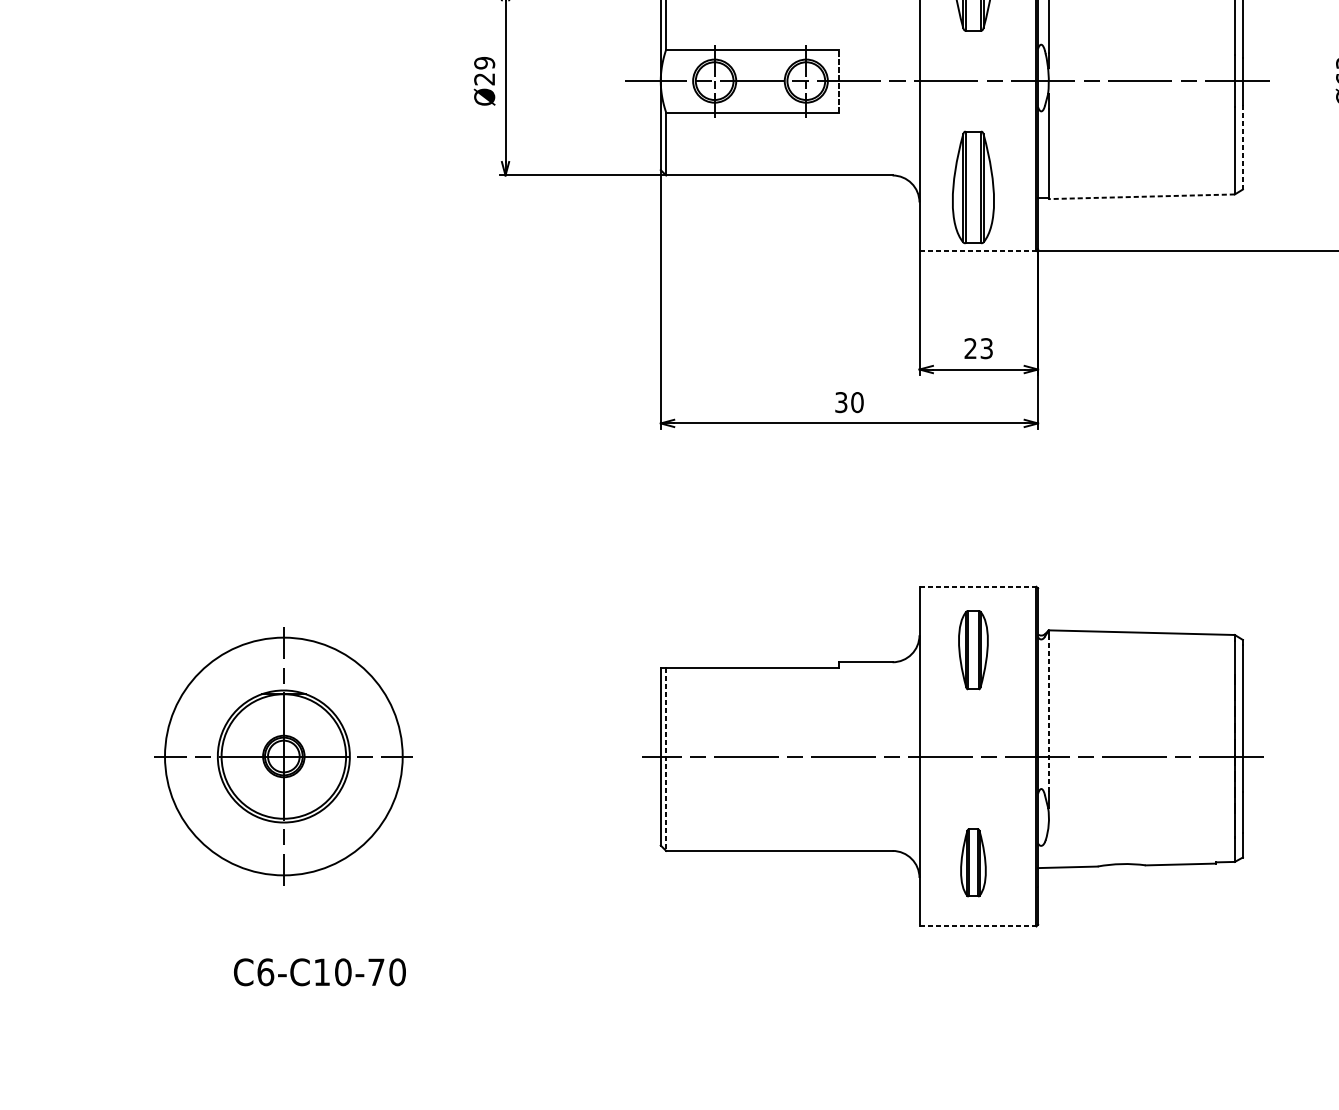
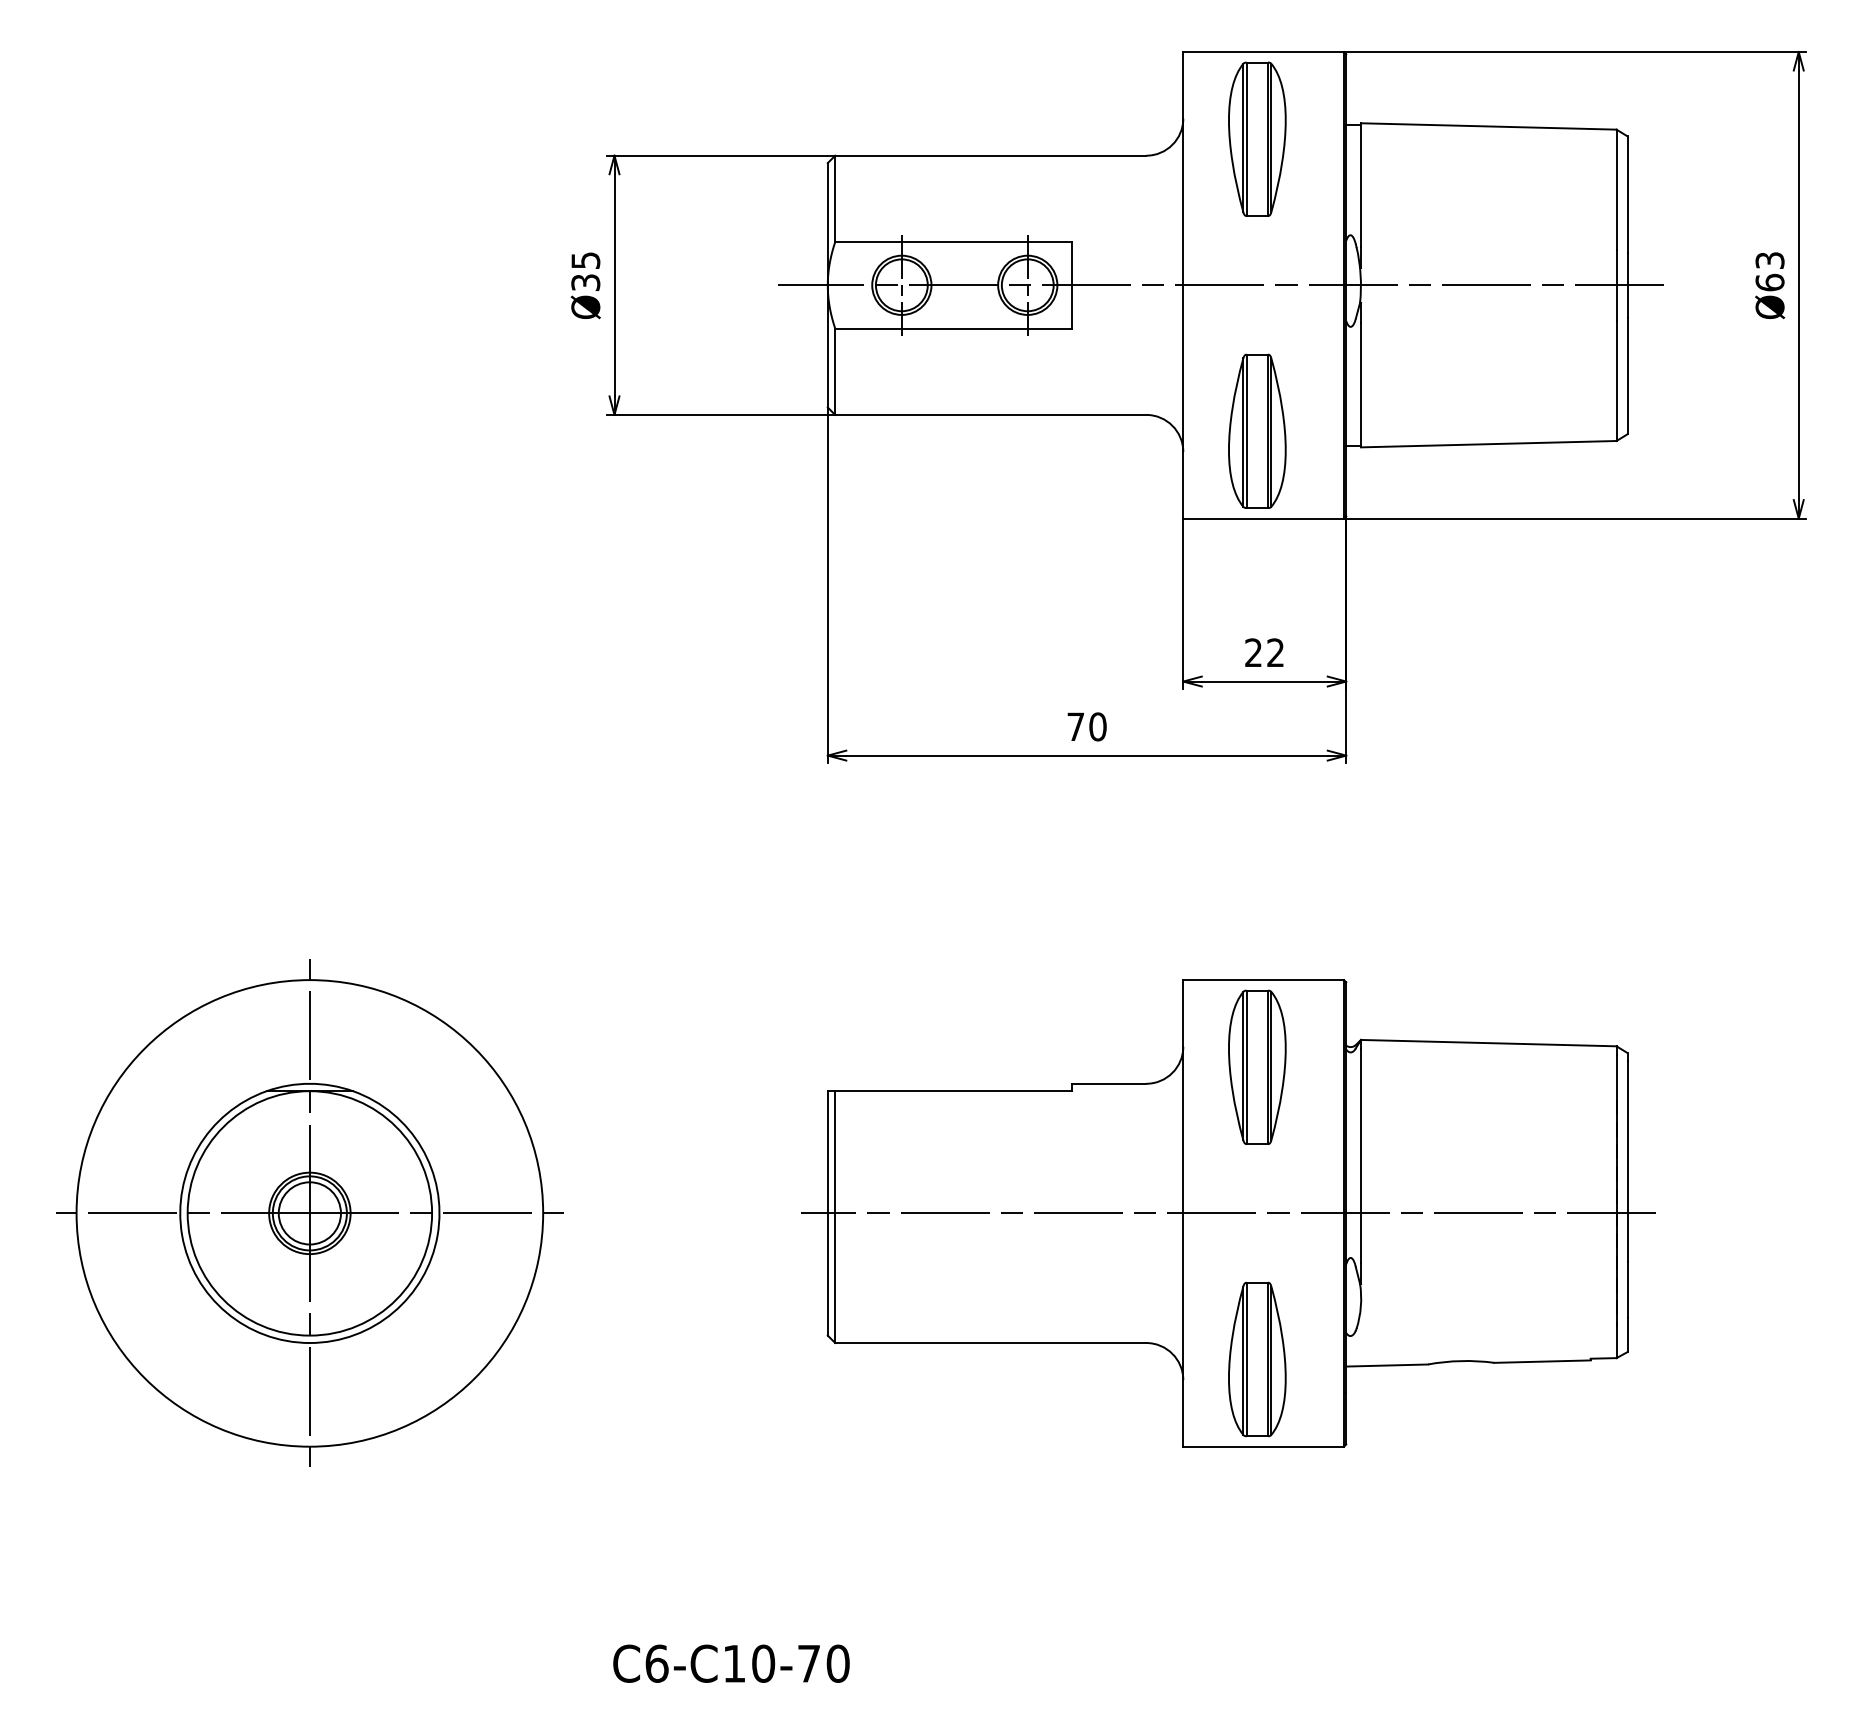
text: (484, 71) -> (585, 271), Ø29 -> Ø35
line: (838, 80) -> (1072, 284), dashed -> solid
line: (1242, 147) -> (1627, 376), dashed -> solid
line: (1141, 197) -> (1488, 444), dashed -> solid
line: (978, 250) -> (1264, 518), dashed -> solid
text: (986, 348) -> (1275, 652), 23 -> 22
text: (841, 402) -> (1075, 726), 30 -> 70
line: (978, 587) -> (1264, 980), dashed -> solid
part: (973, 649) -> (1257, 1066), size x1.43
line: (1049, 714) -> (1361, 1155), dashed -> solid
part: (283, 755) -> (309, 1212), size x1.43
line: (666, 759) -> (835, 1217), dashed -> solid
part: (973, 862) -> (1257, 1359), size x1.67
line: (978, 926) -> (1264, 1446), dashed -> solid
text: (319, 972) -> (731, 1663), moved

